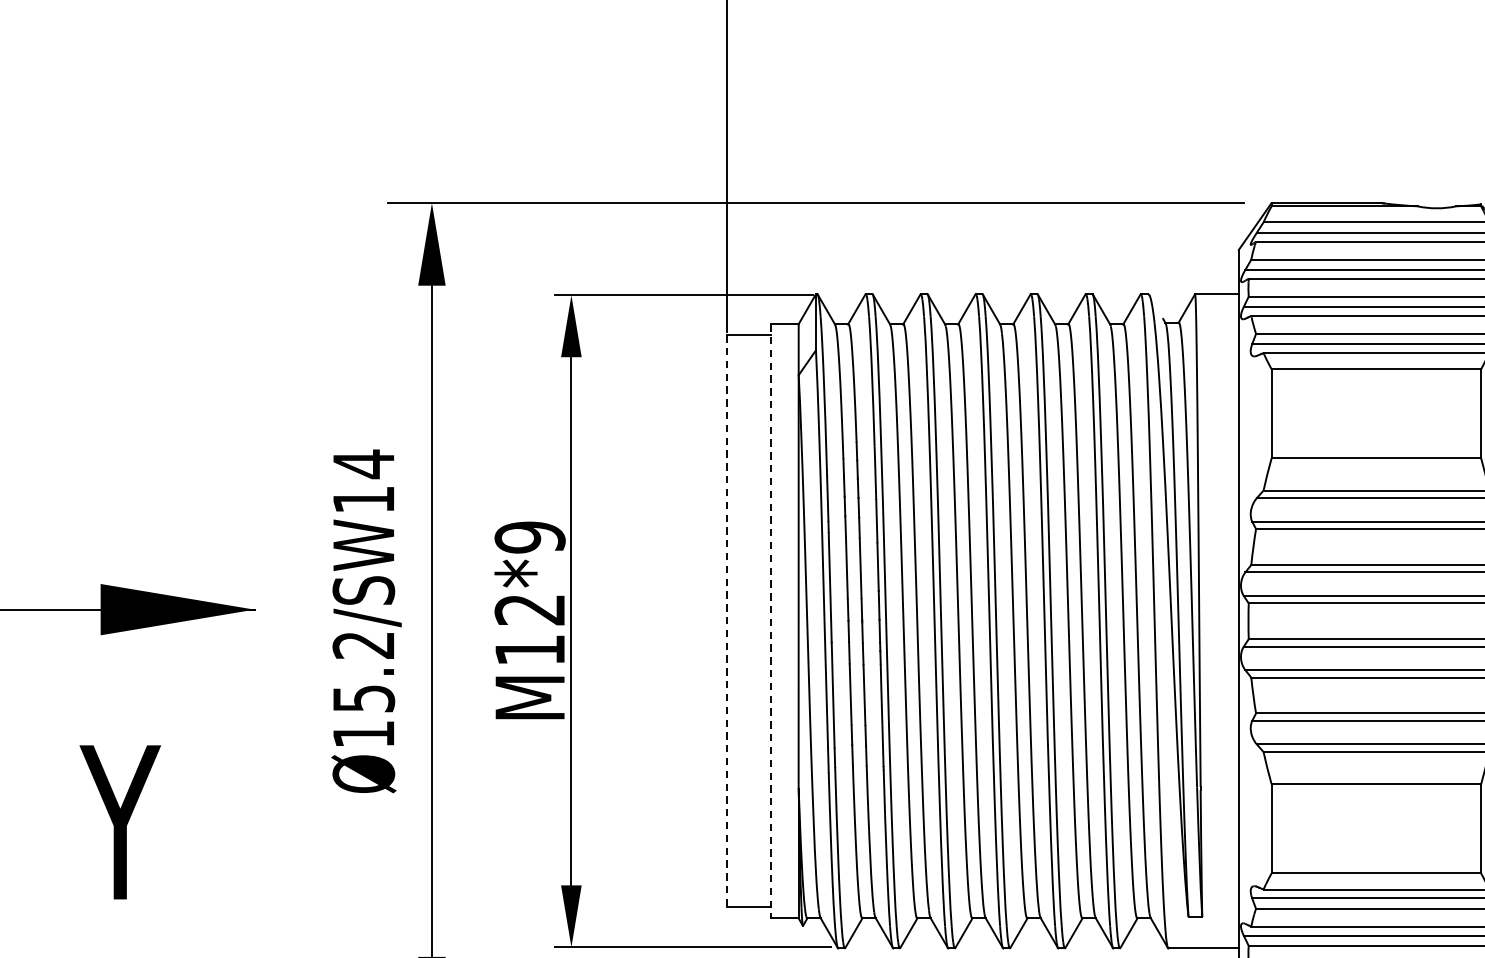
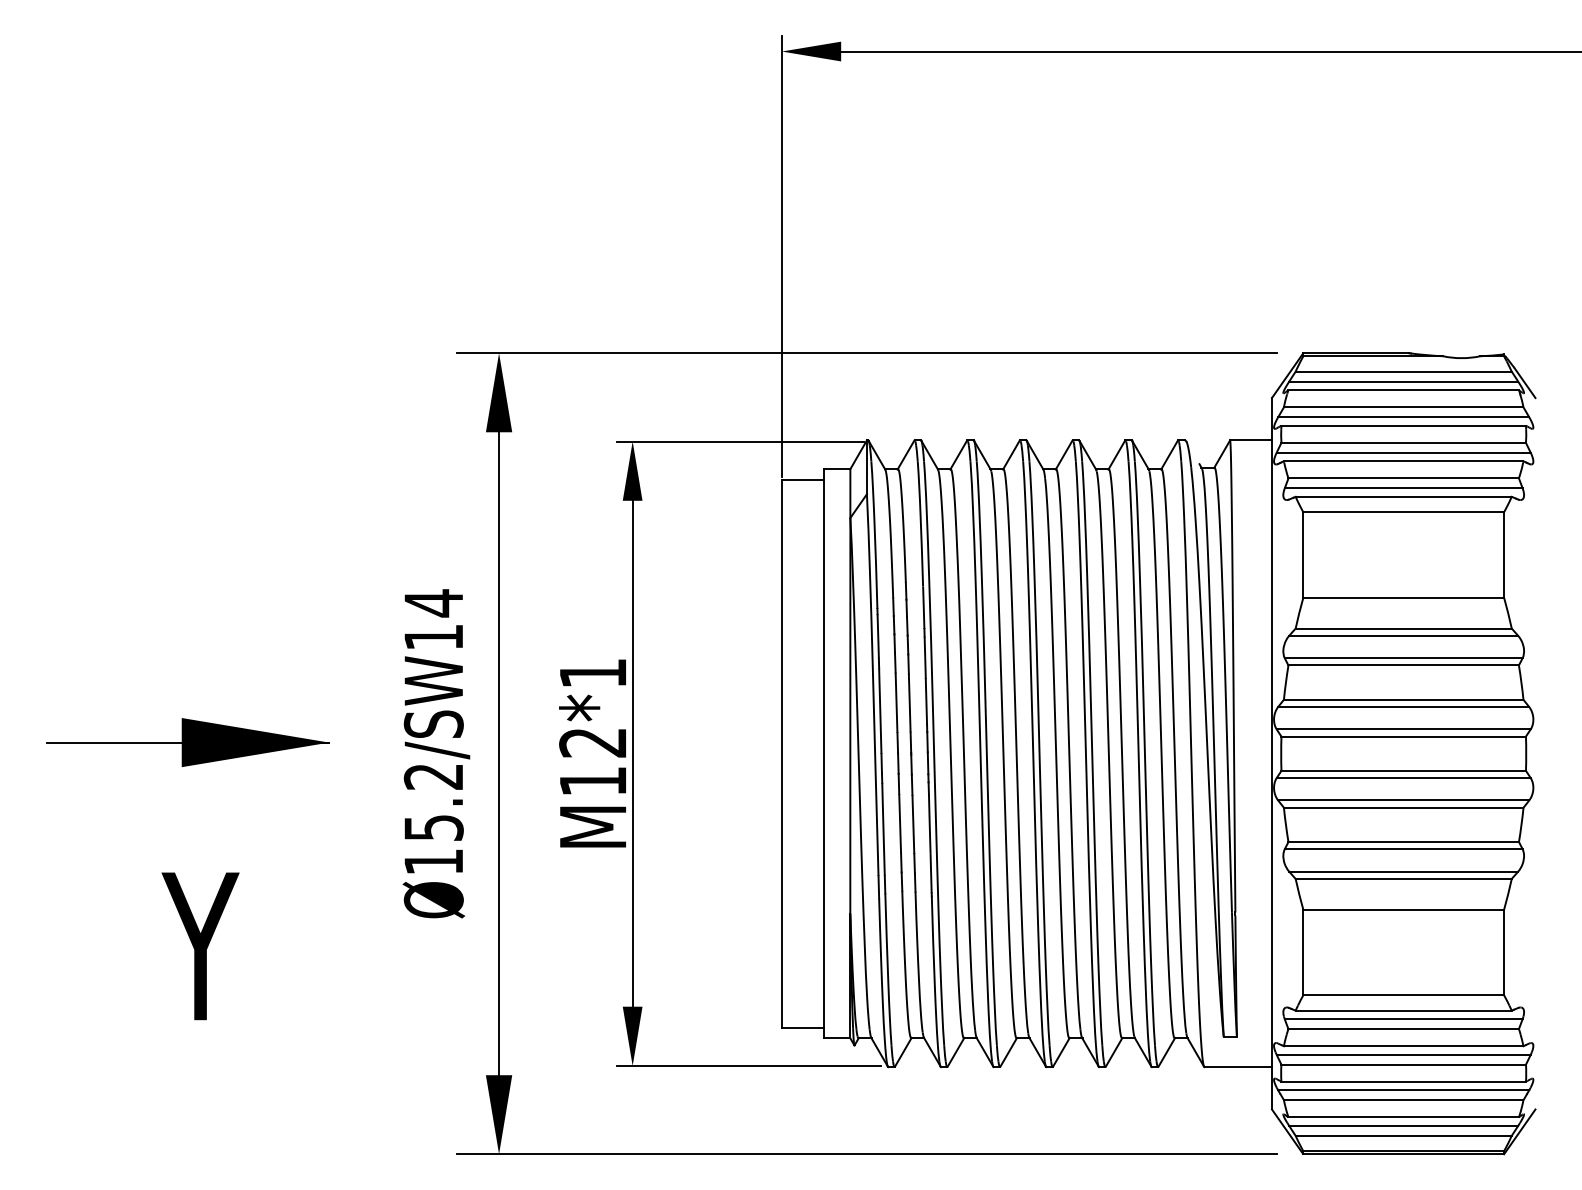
text: (530, 537) -> (593, 673), M12*9 -> M12*1
line: (771, 621) -> (824, 753), dashed -> solid
line: (726, 622) -> (781, 754), dashed -> solid

